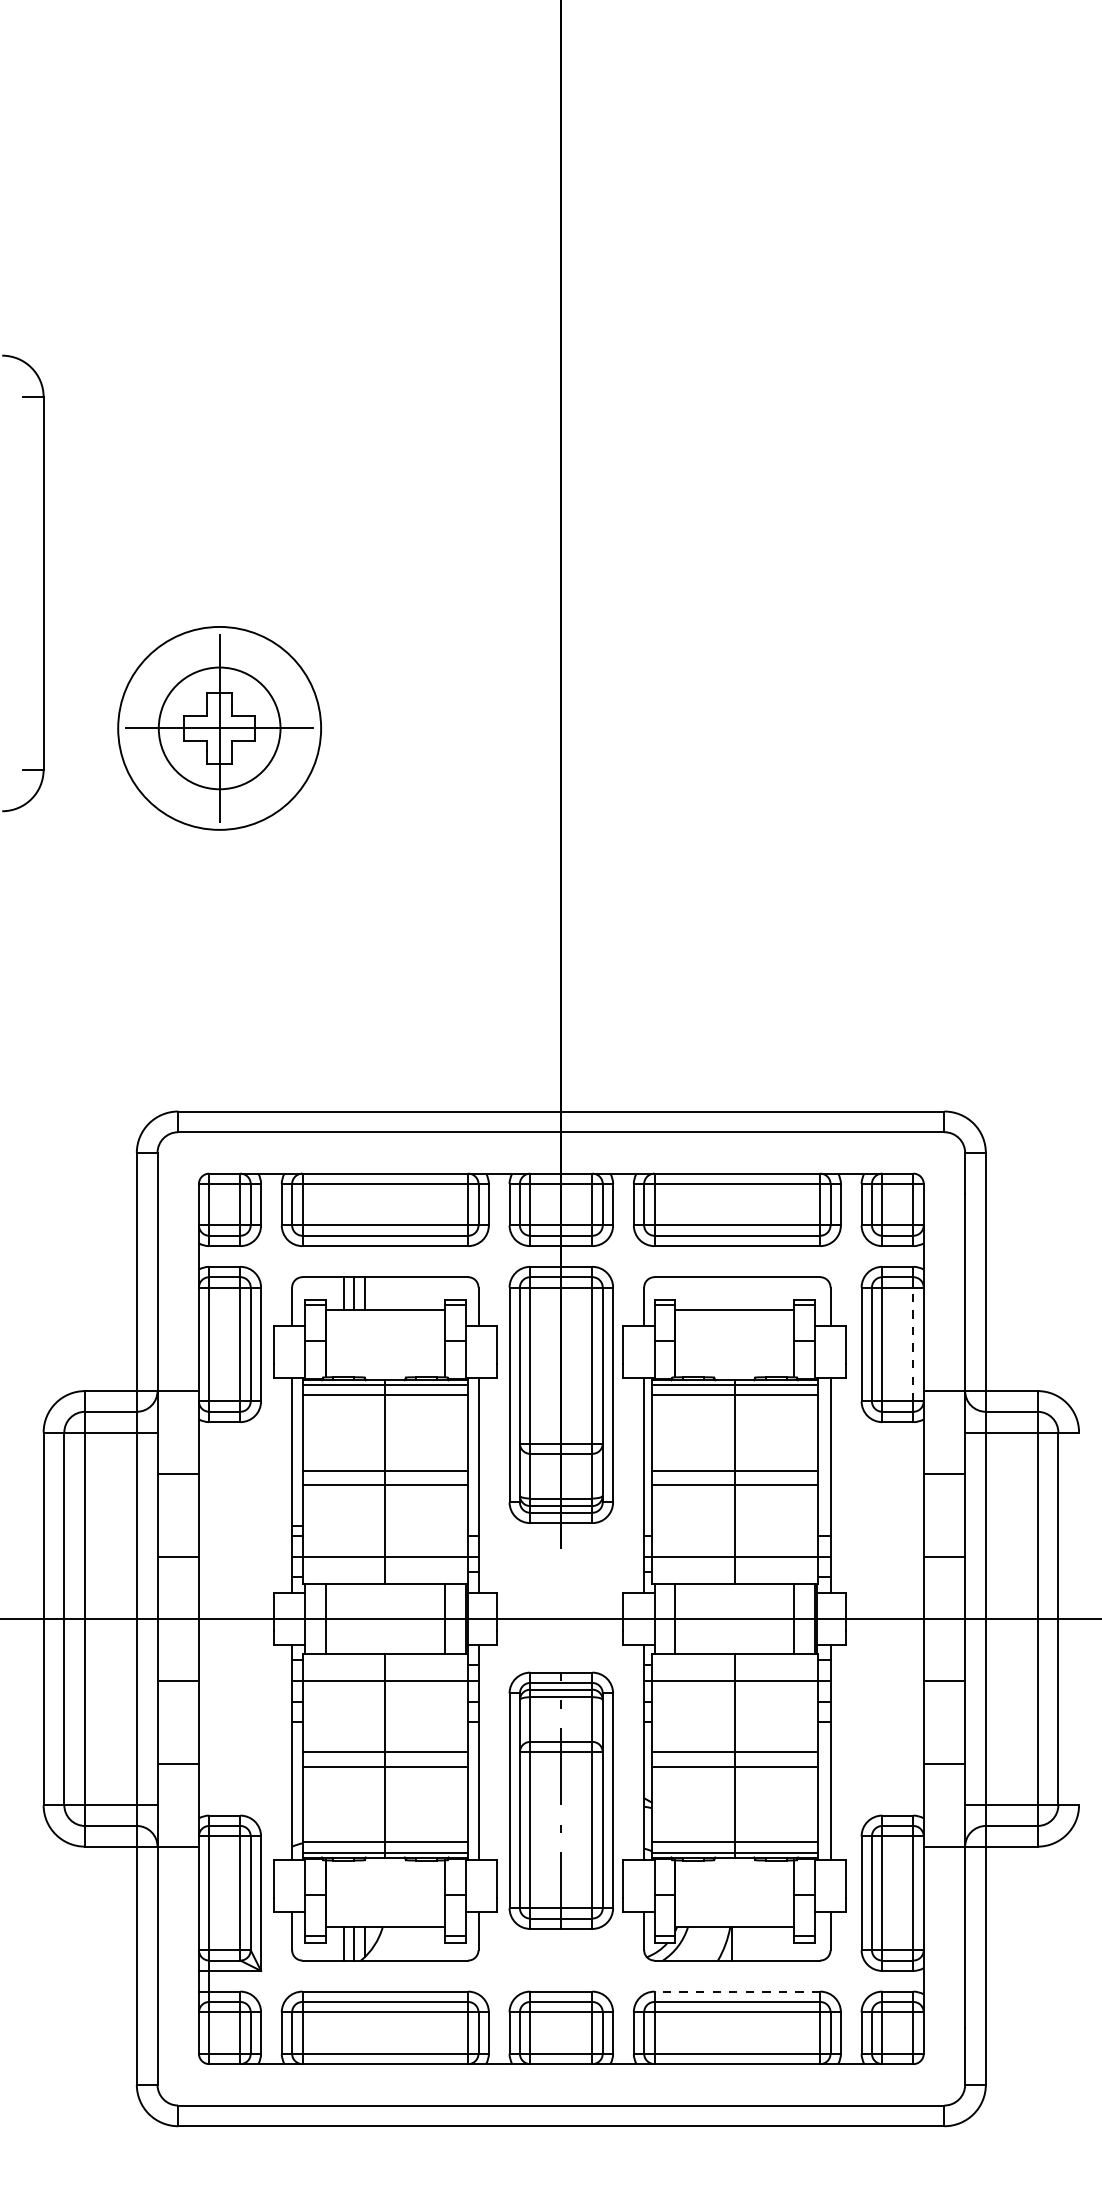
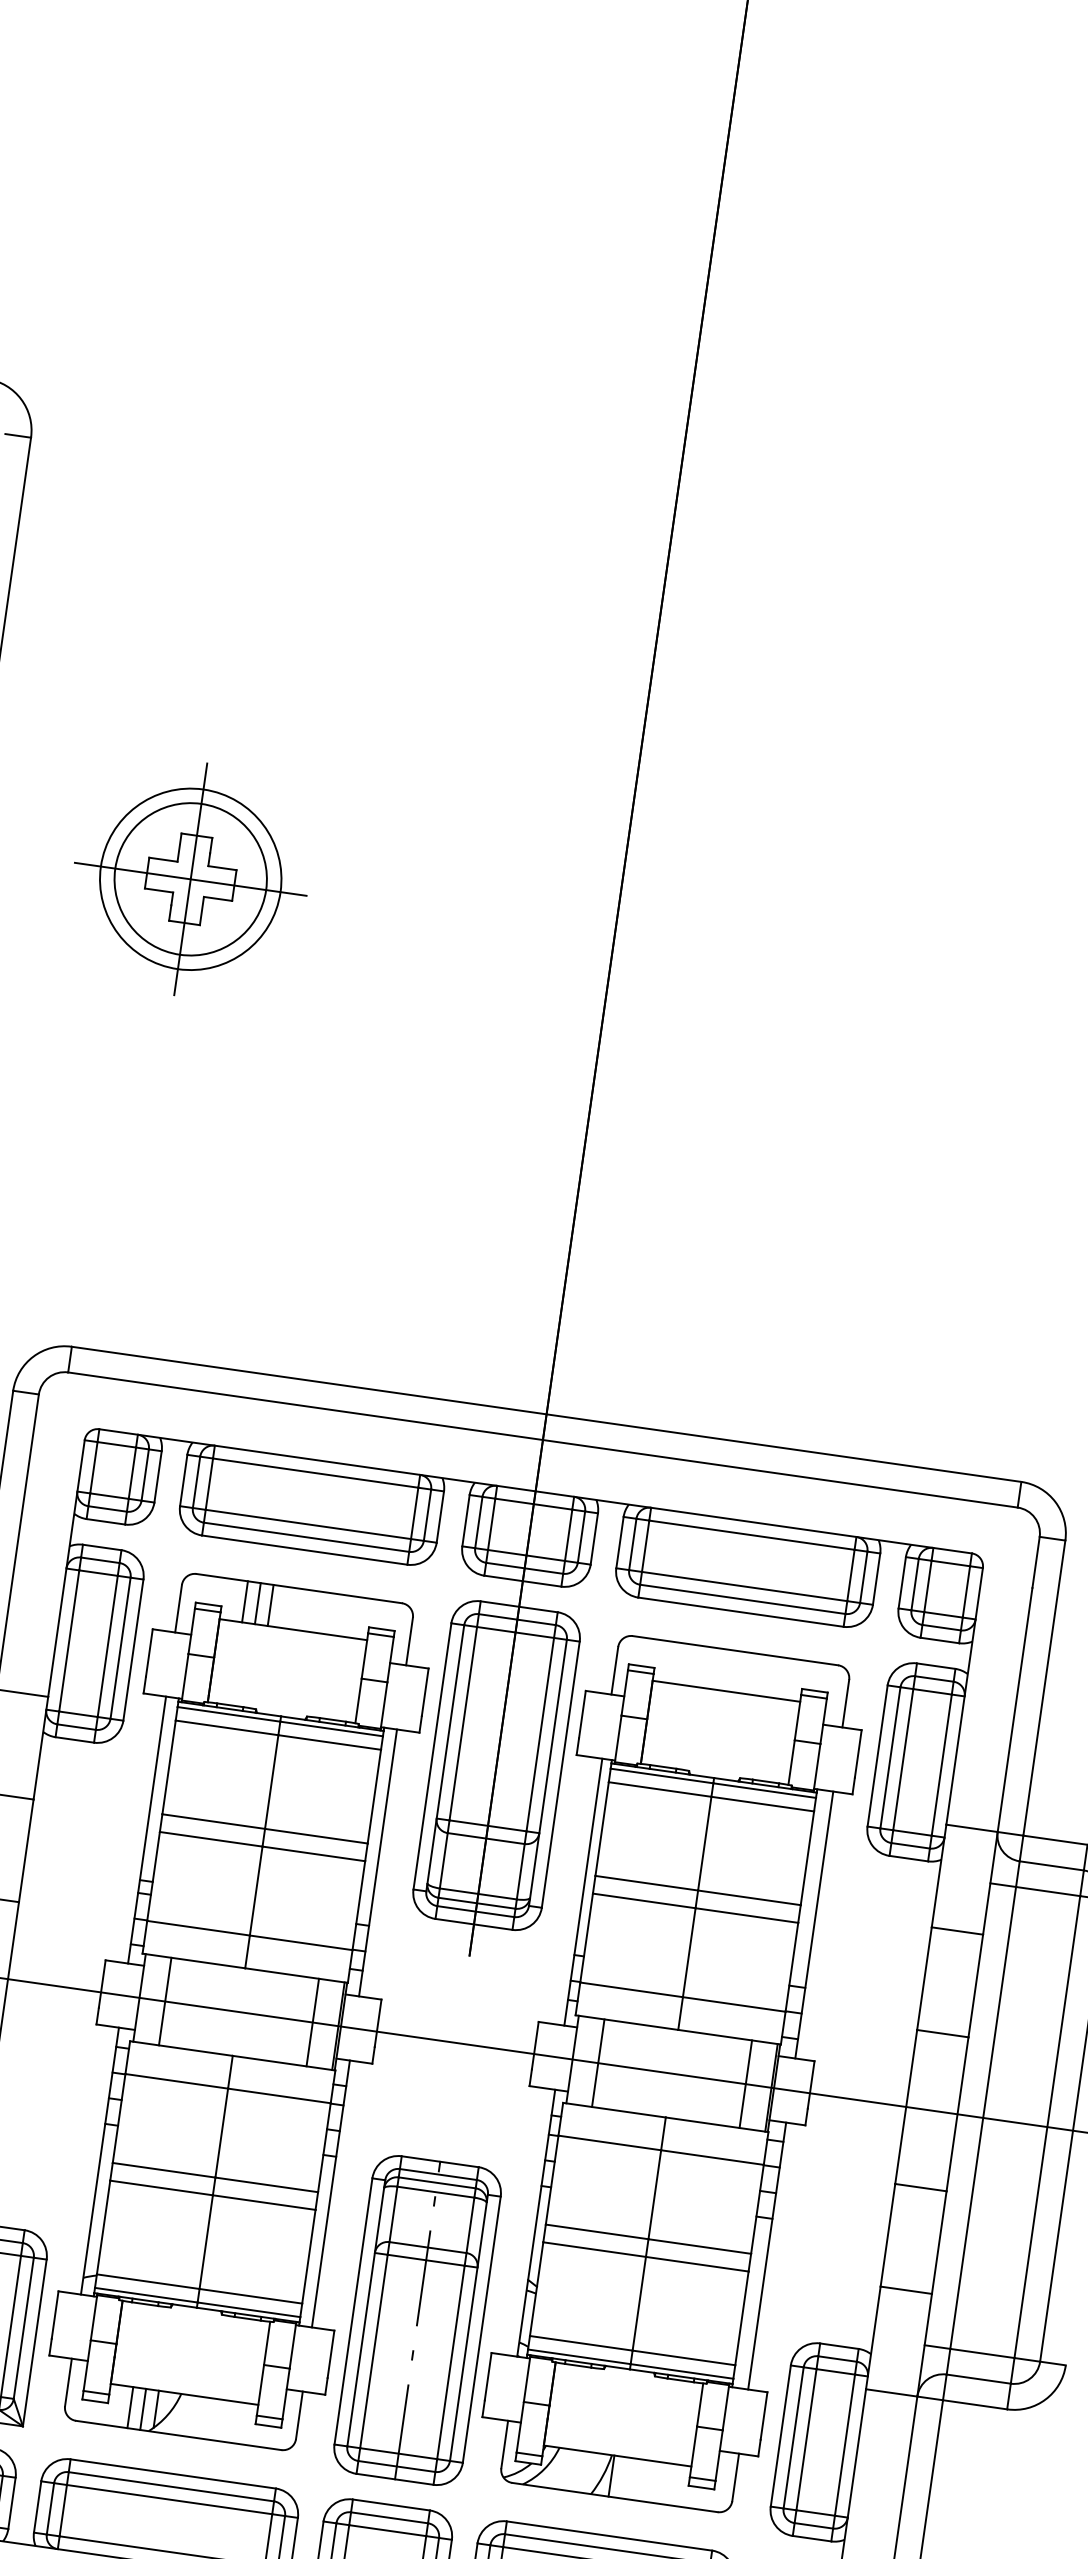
circle: (219, 727) -> (190, 878), size x0.71
line: (913, 1344) -> (941, 1765), dashed -> solid
part: (560, 1800) -> (416, 2320), moved
line: (737, 1991) -> (609, 2535), dashed -> solid

